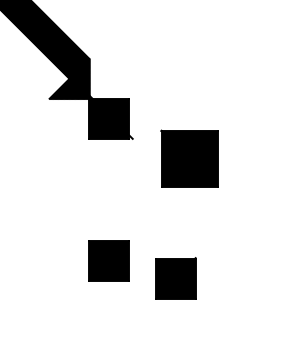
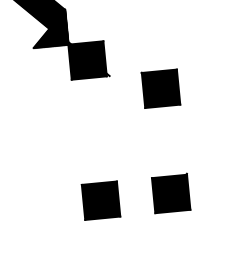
part: (189, 158) -> (160, 88), size x0.71
part: (108, 260) -> (100, 200), moved
part: (175, 278) -> (171, 193), moved

